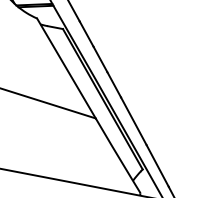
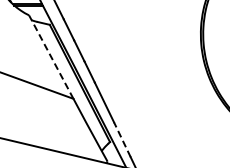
line: (66, 67) -> (51, 56), solid -> dashed
line: (157, 165) -> (122, 139), solid -> dashed

